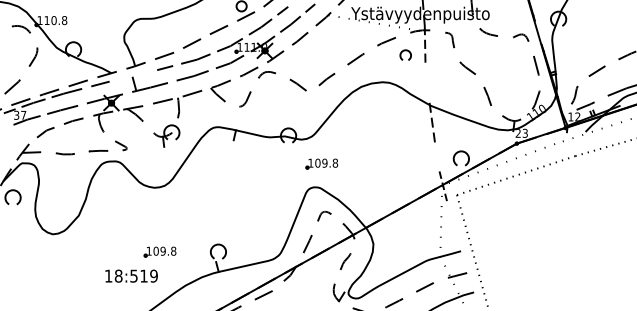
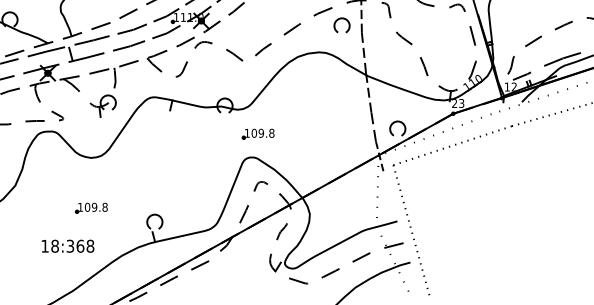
part: (405, 54) -> (341, 24), size x1.43
line: (133, 75) -> (69, 45), added
line: (427, 82) -> (363, 52), added
line: (436, 156) -> (372, 126), added
part: (159, 251) -> (90, 207), moved
text: (143, 275) -> (79, 245), 18:519 -> 18:368

